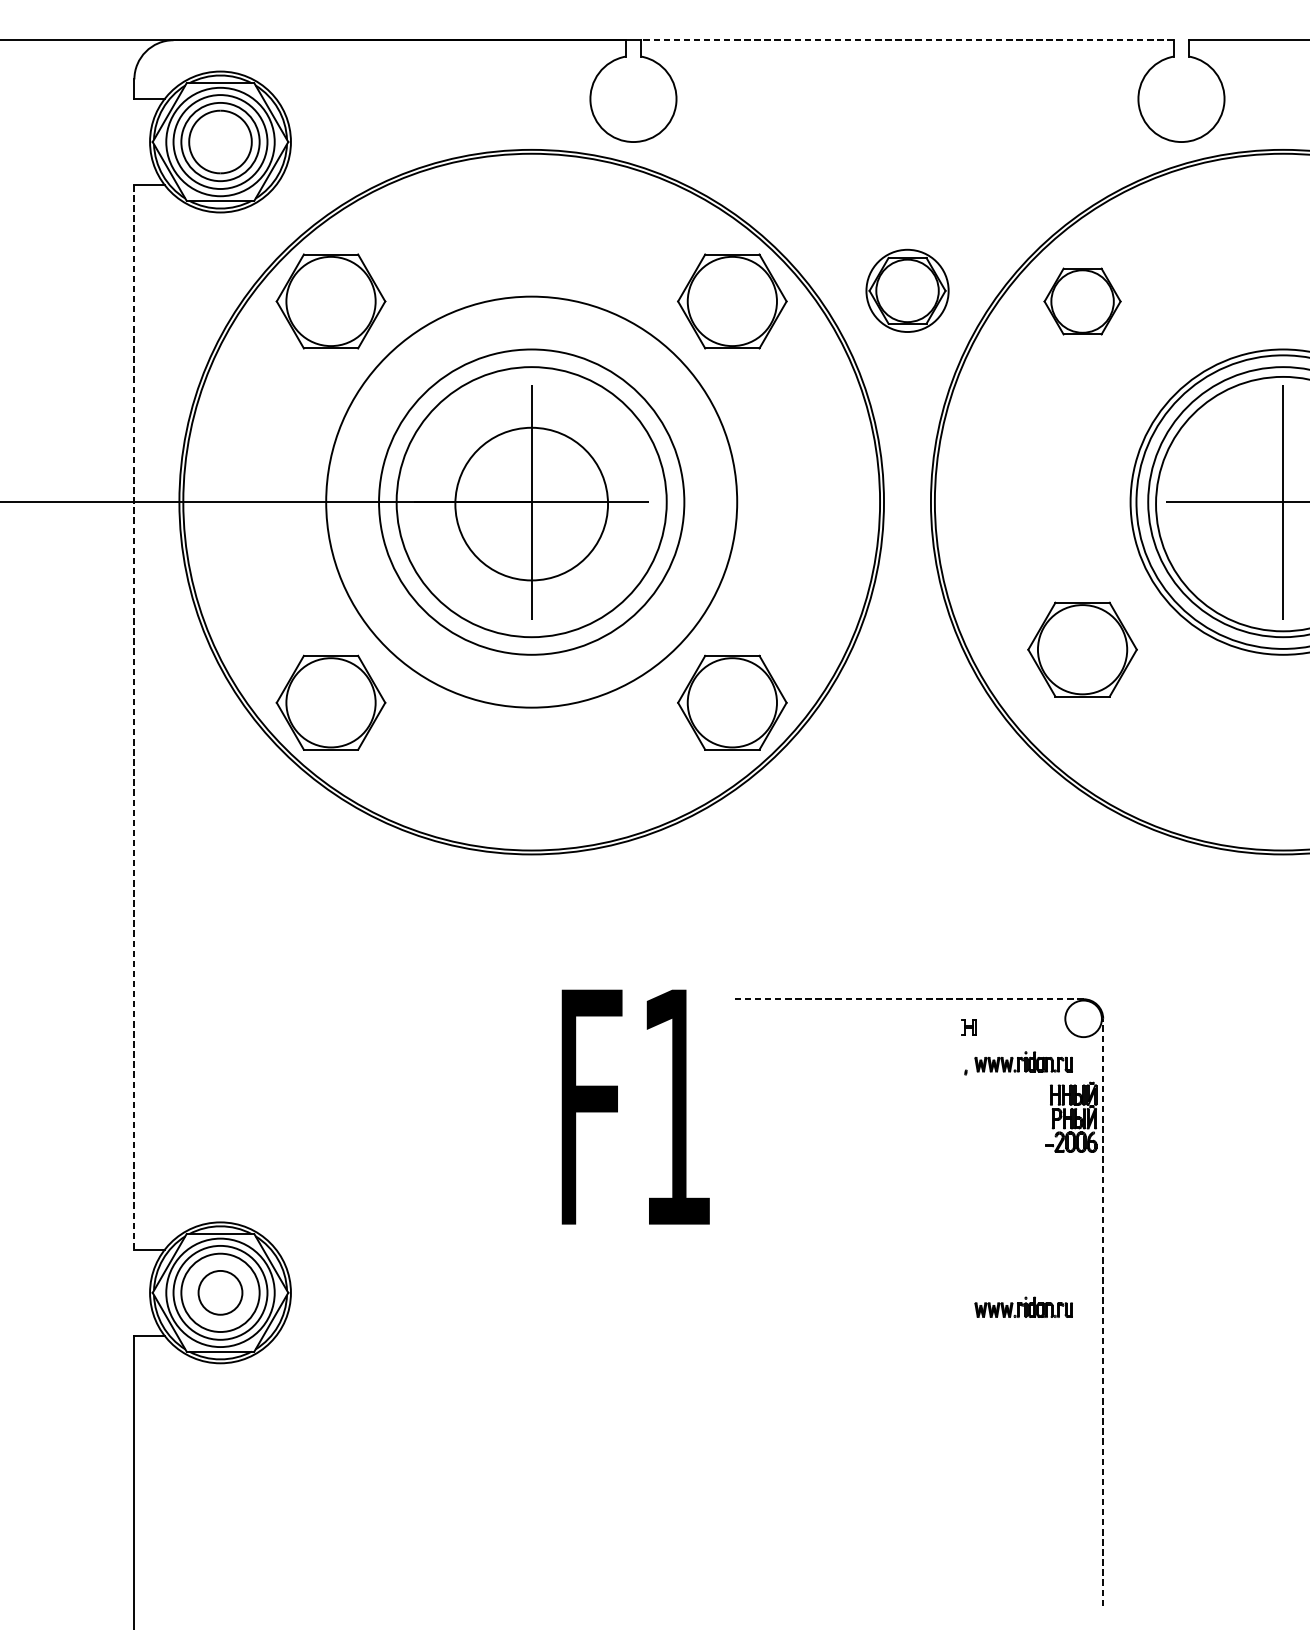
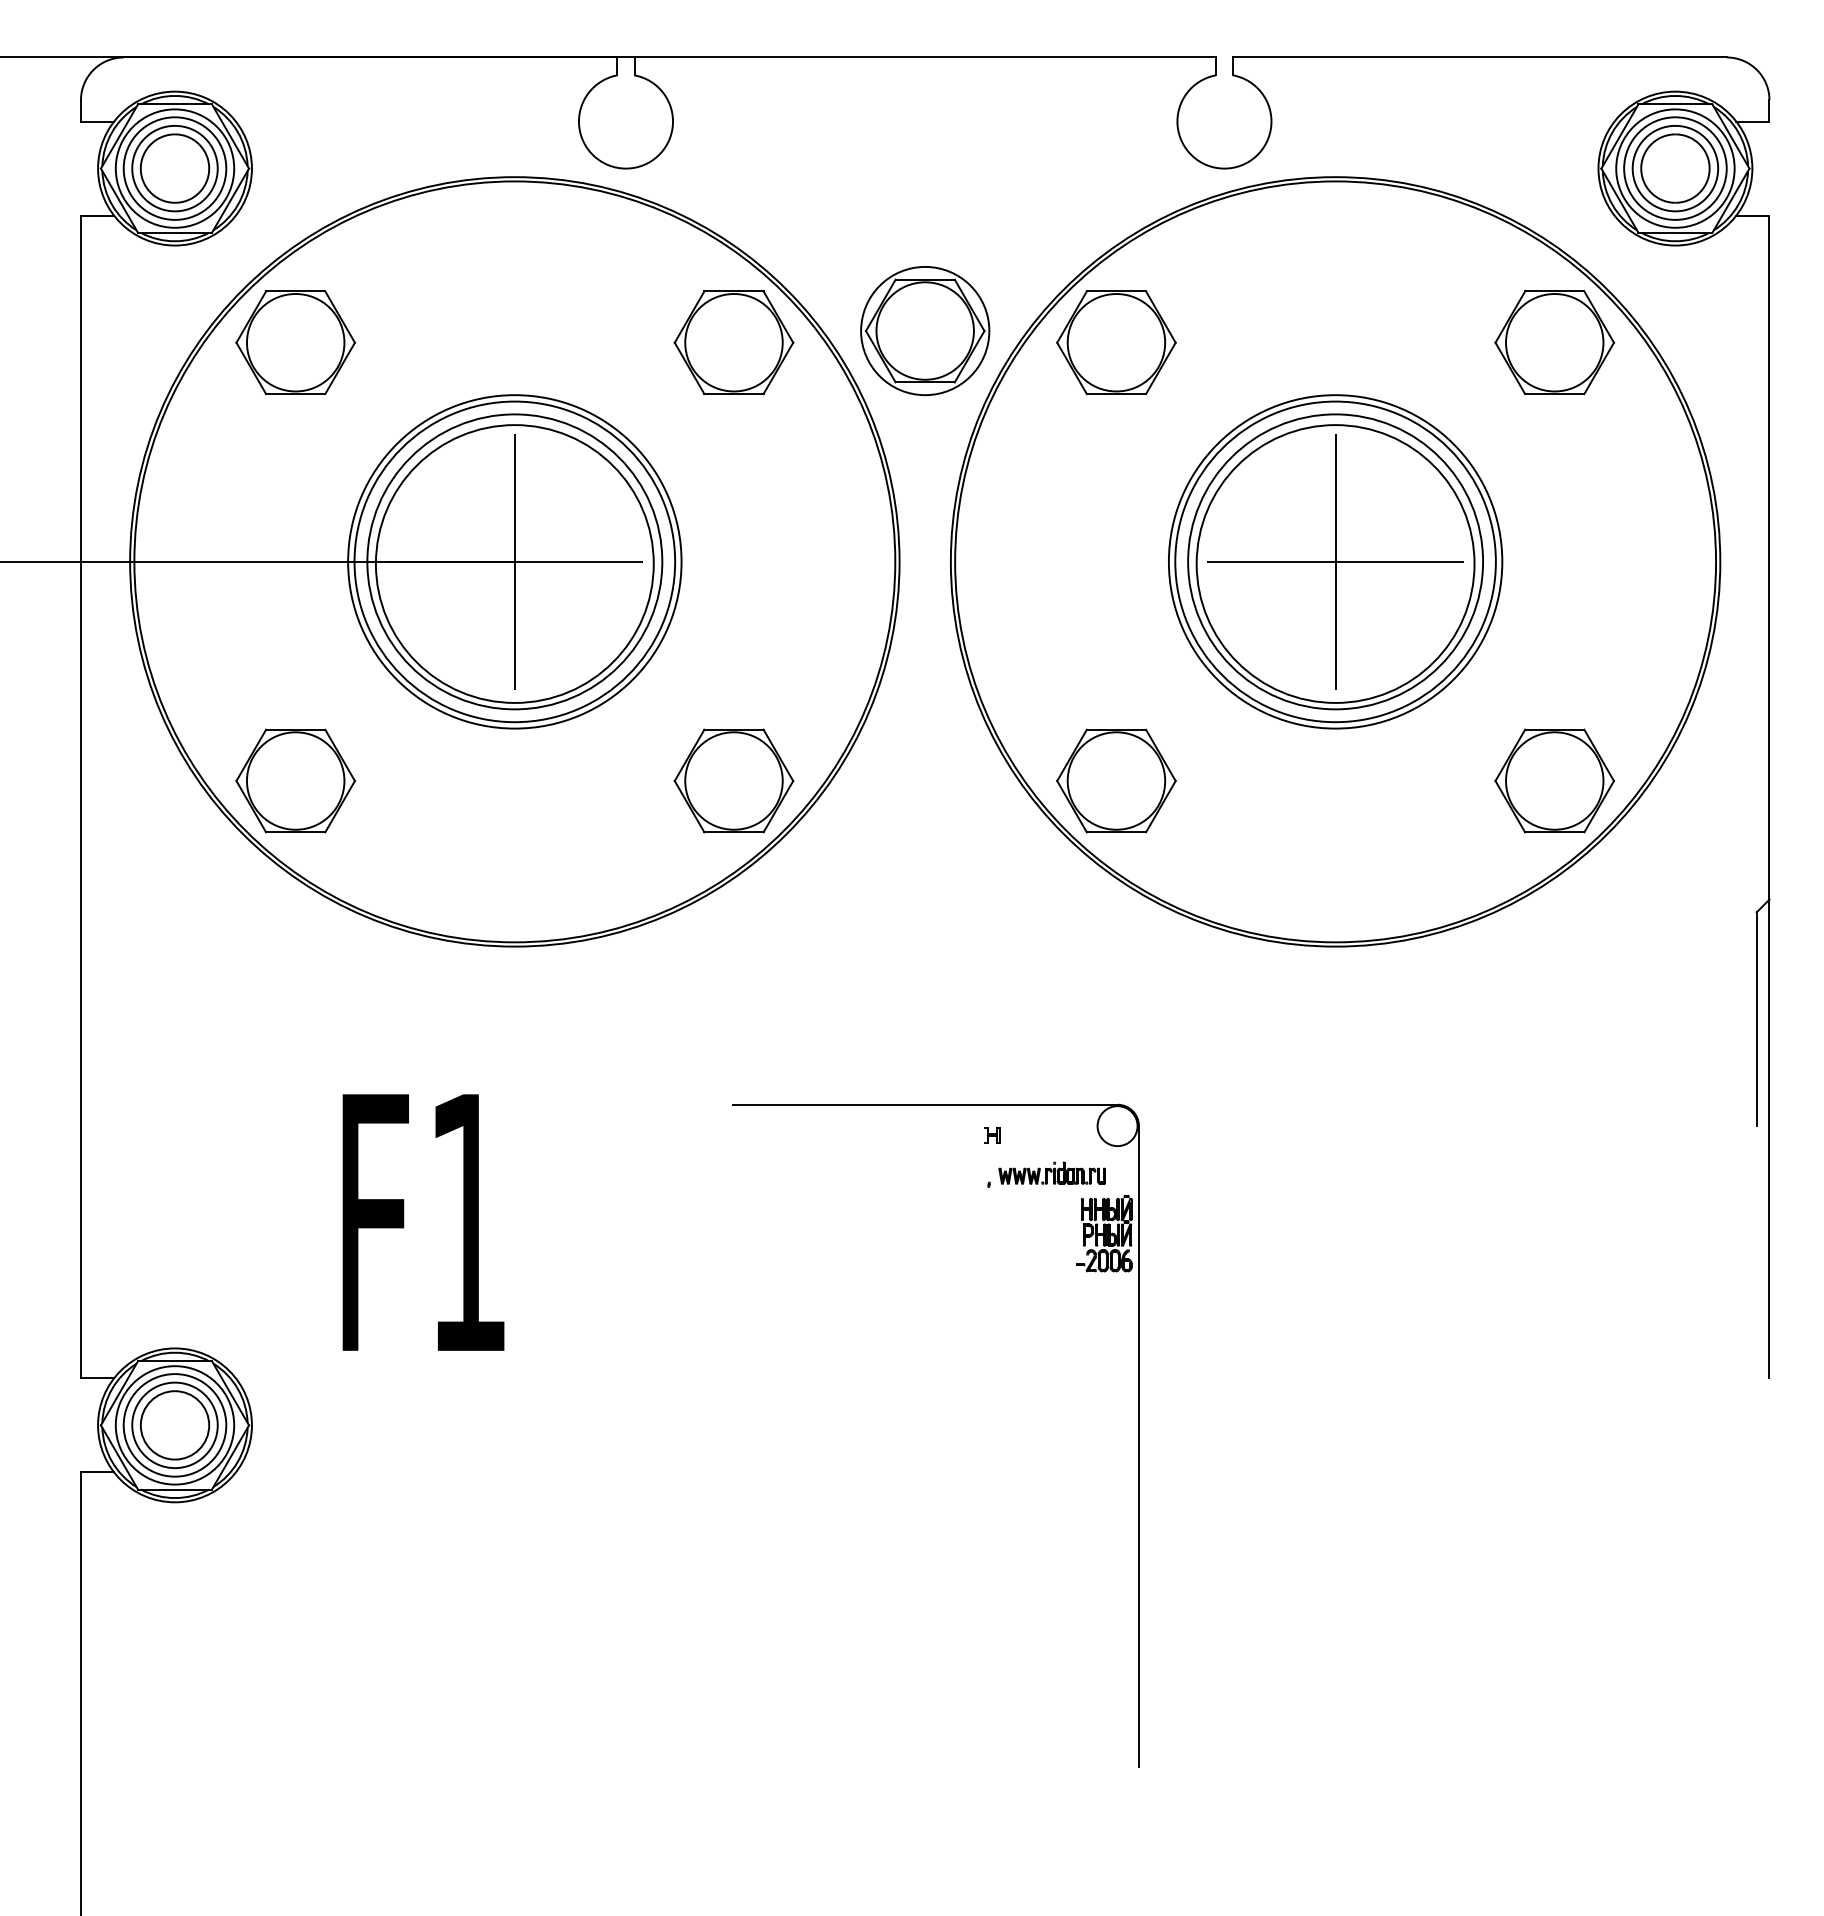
line: (907, 40) -> (925, 57), dashed -> solid
part: (907, 291) -> (925, 331), size x1.43
part: (1082, 301) -> (1116, 342), size x1.43
circle: (531, 501) -> (514, 561), size x0.71
circle: (531, 503) -> (514, 563), size x1.67
part: (1082, 649) -> (1116, 780), moved
line: (133, 717) -> (80, 797), dashed -> solid
line: (906, 999) -> (924, 1104), dashed -> solid
text: (635, 1107) -> (423, 1222), moved
circle: (220, 1292) -> (174, 1425), size x1.43
part: (1023, 1306) -> (1051, 1440), removed
line: (1102, 1312) -> (1138, 1446), dashed -> solid

